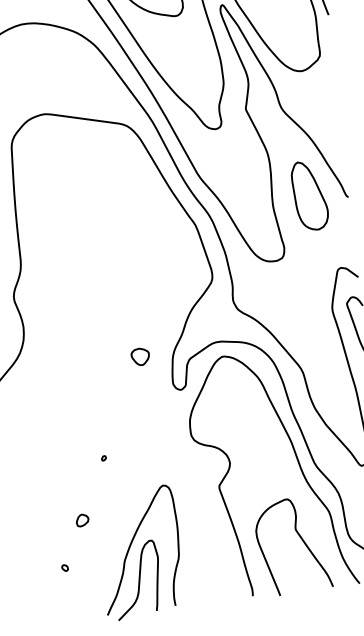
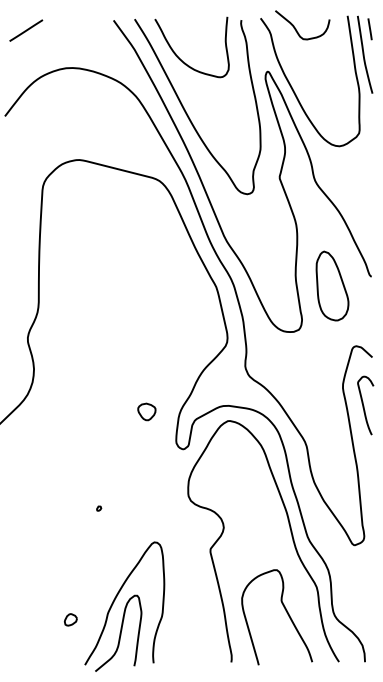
part: (309, 195) -> (332, 285), moved
part: (82, 520) -> (70, 619), moved
part: (64, 568) -> (47, 613), removed

